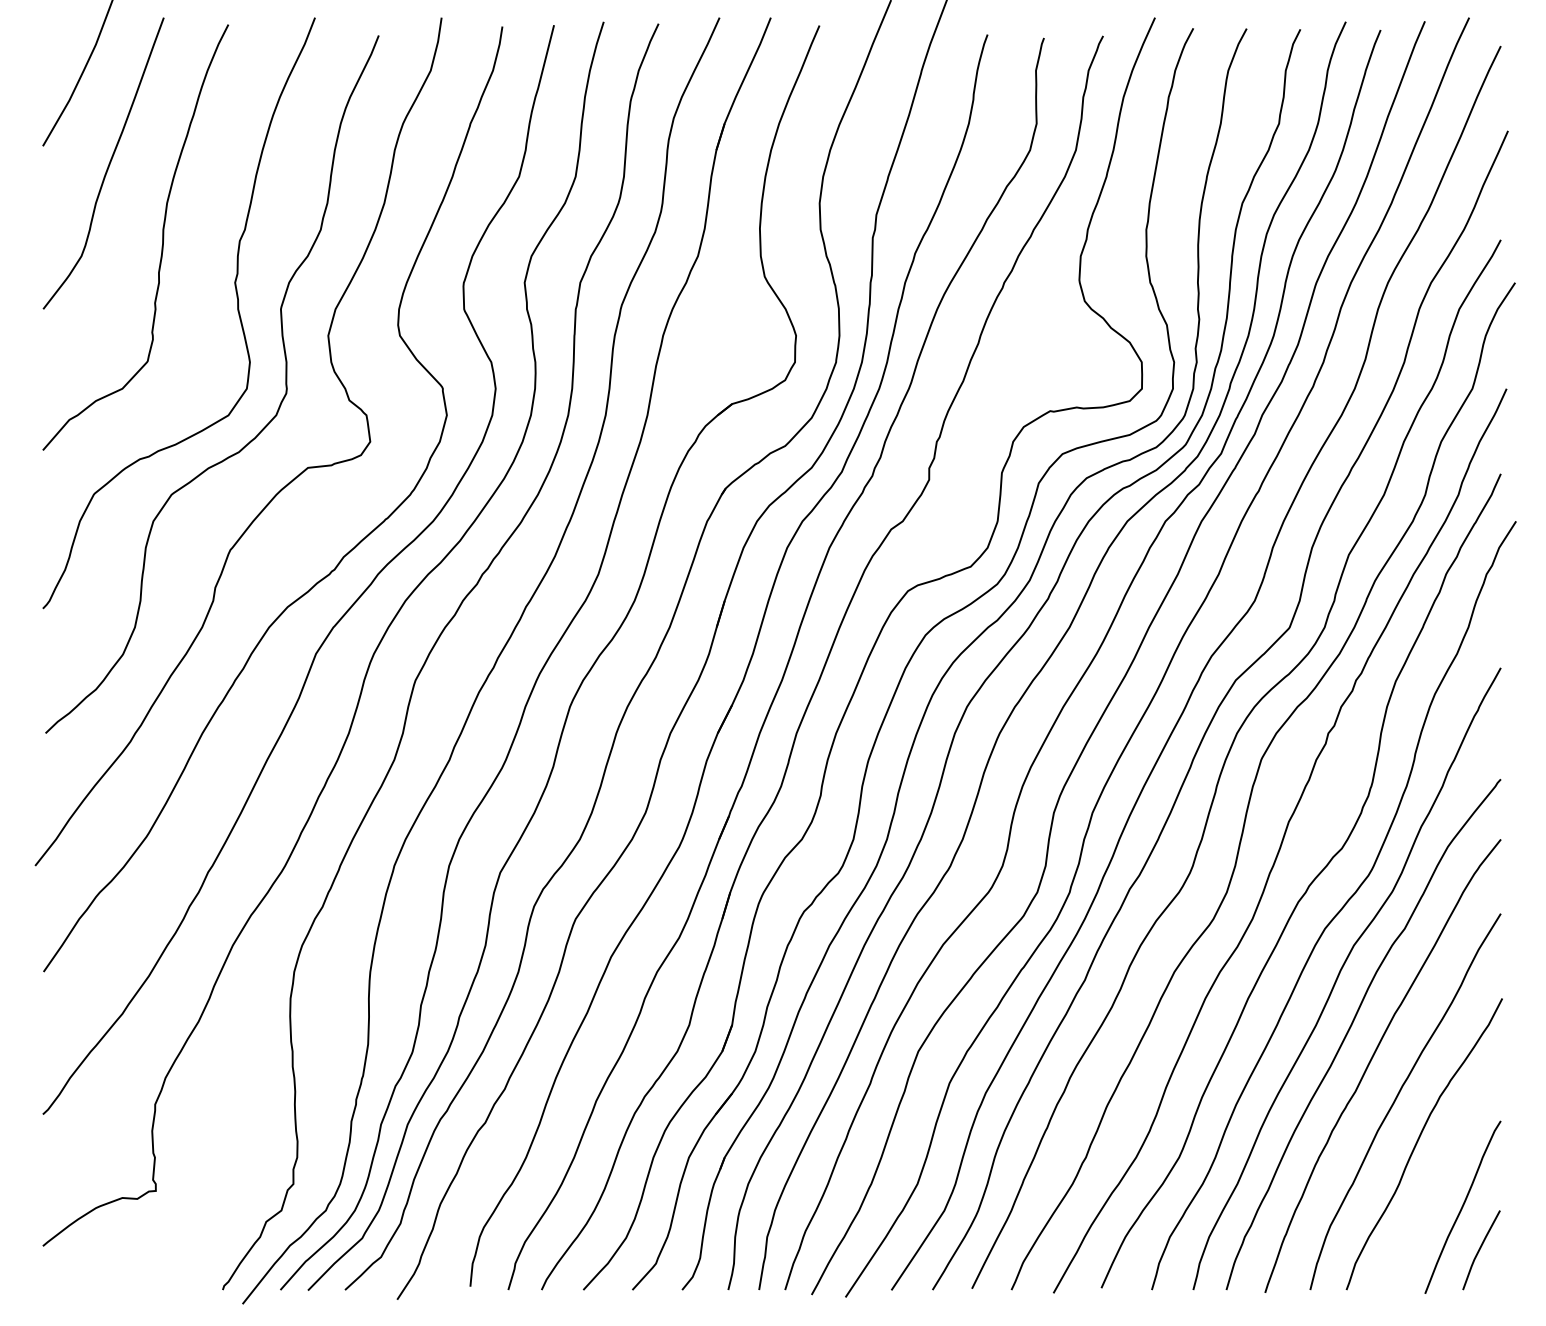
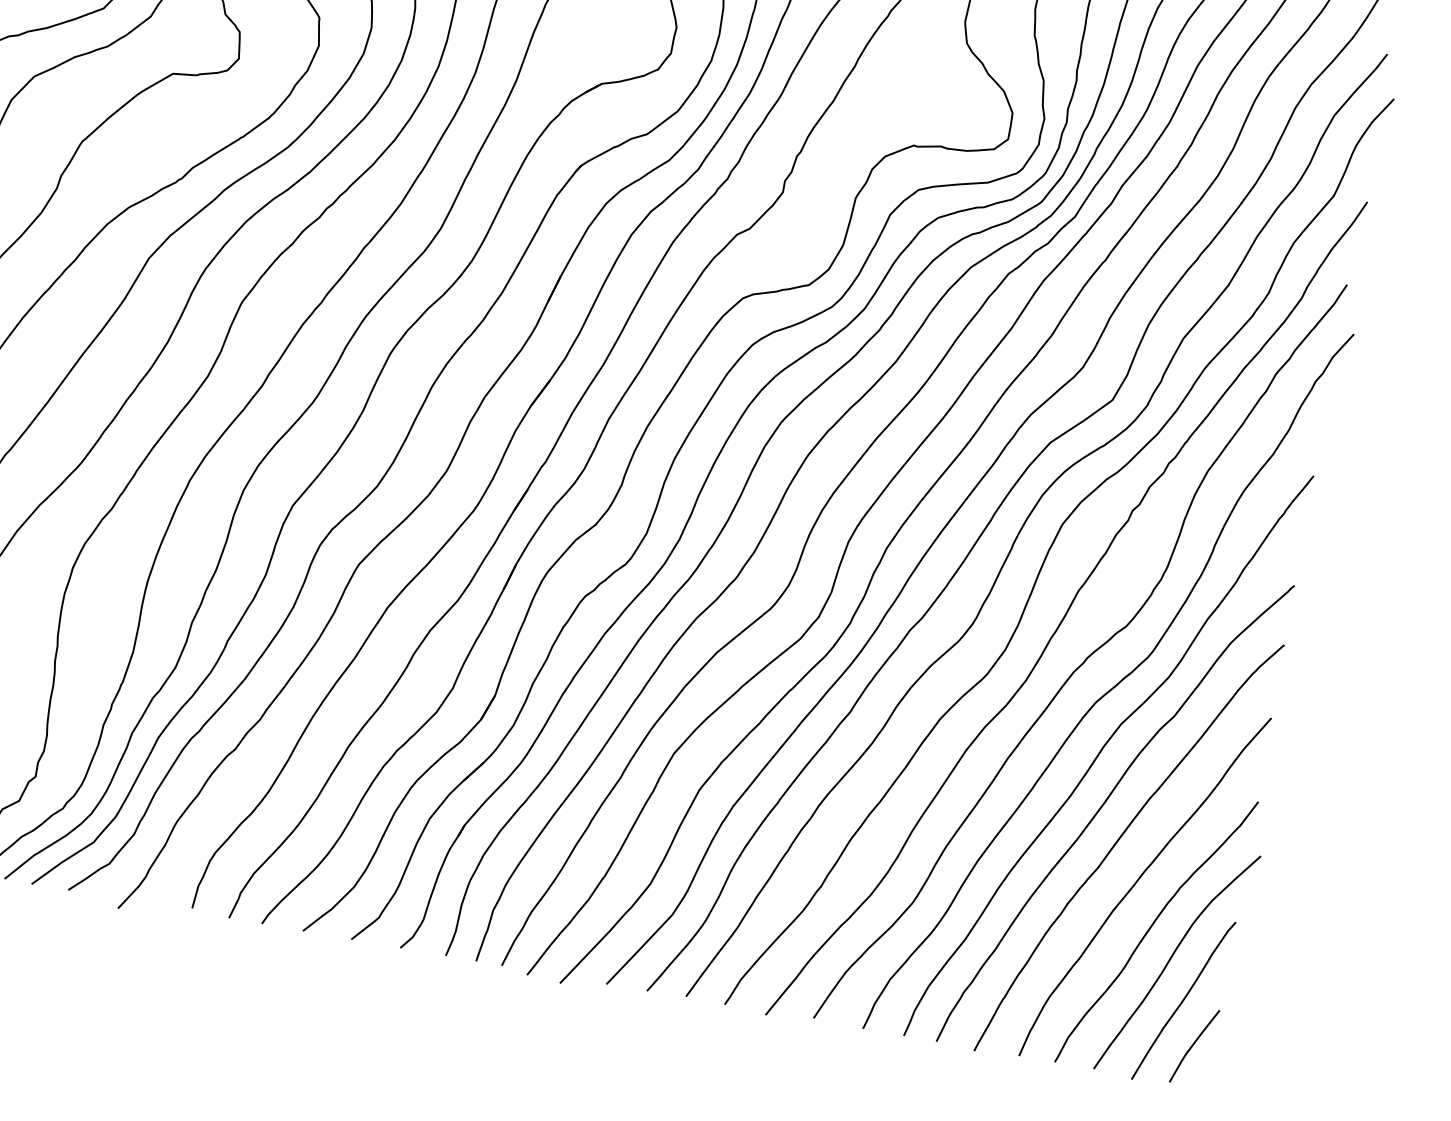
curve: (1443, 1169) -> (1171, 960), added

